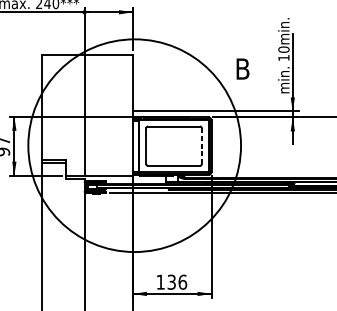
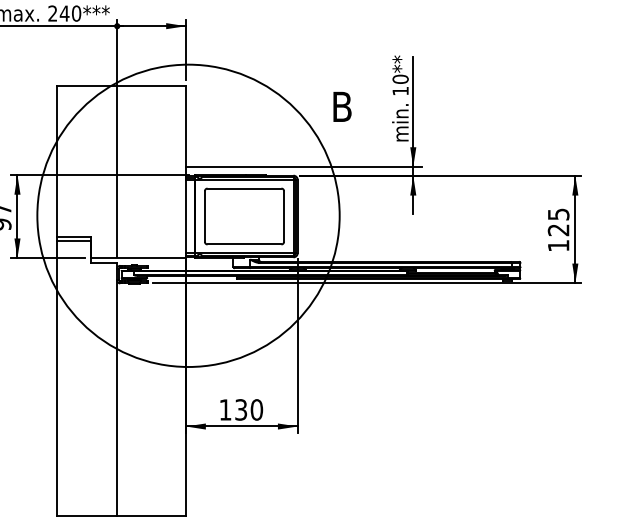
text: (283, 31) -> (400, 53), min. -> **
line: (202, 146) -> (284, 216), dashed -> solid
text: (182, 281) -> (256, 409), 136 -> 130

